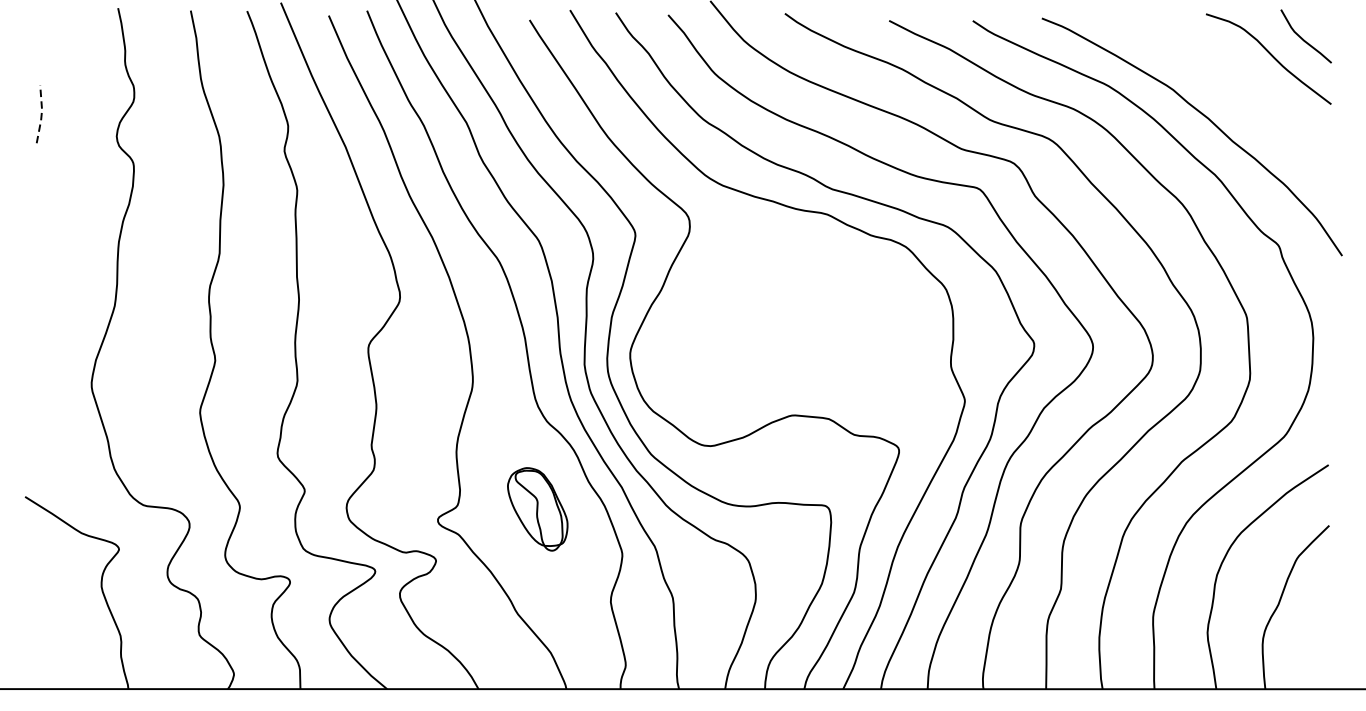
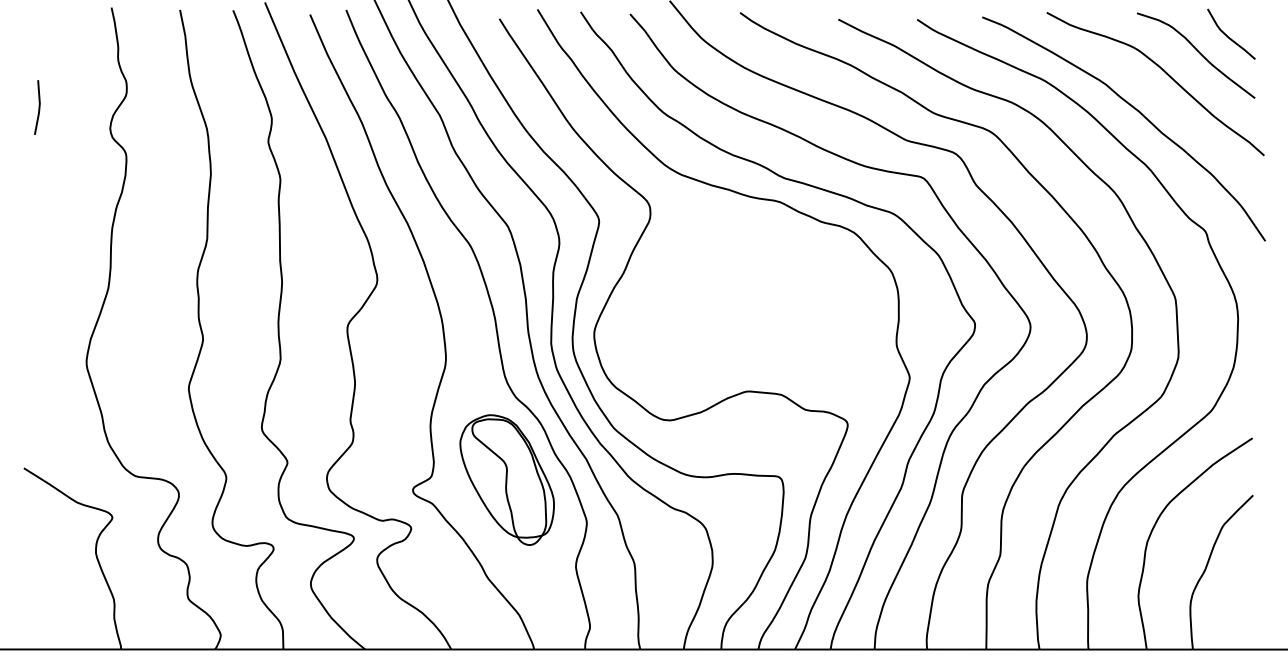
curve: (1236, 78) -> (1165, 73), added
line: (41, 114) -> (39, 107), dashed -> solid
part: (537, 508) -> (506, 479), size x1.67

